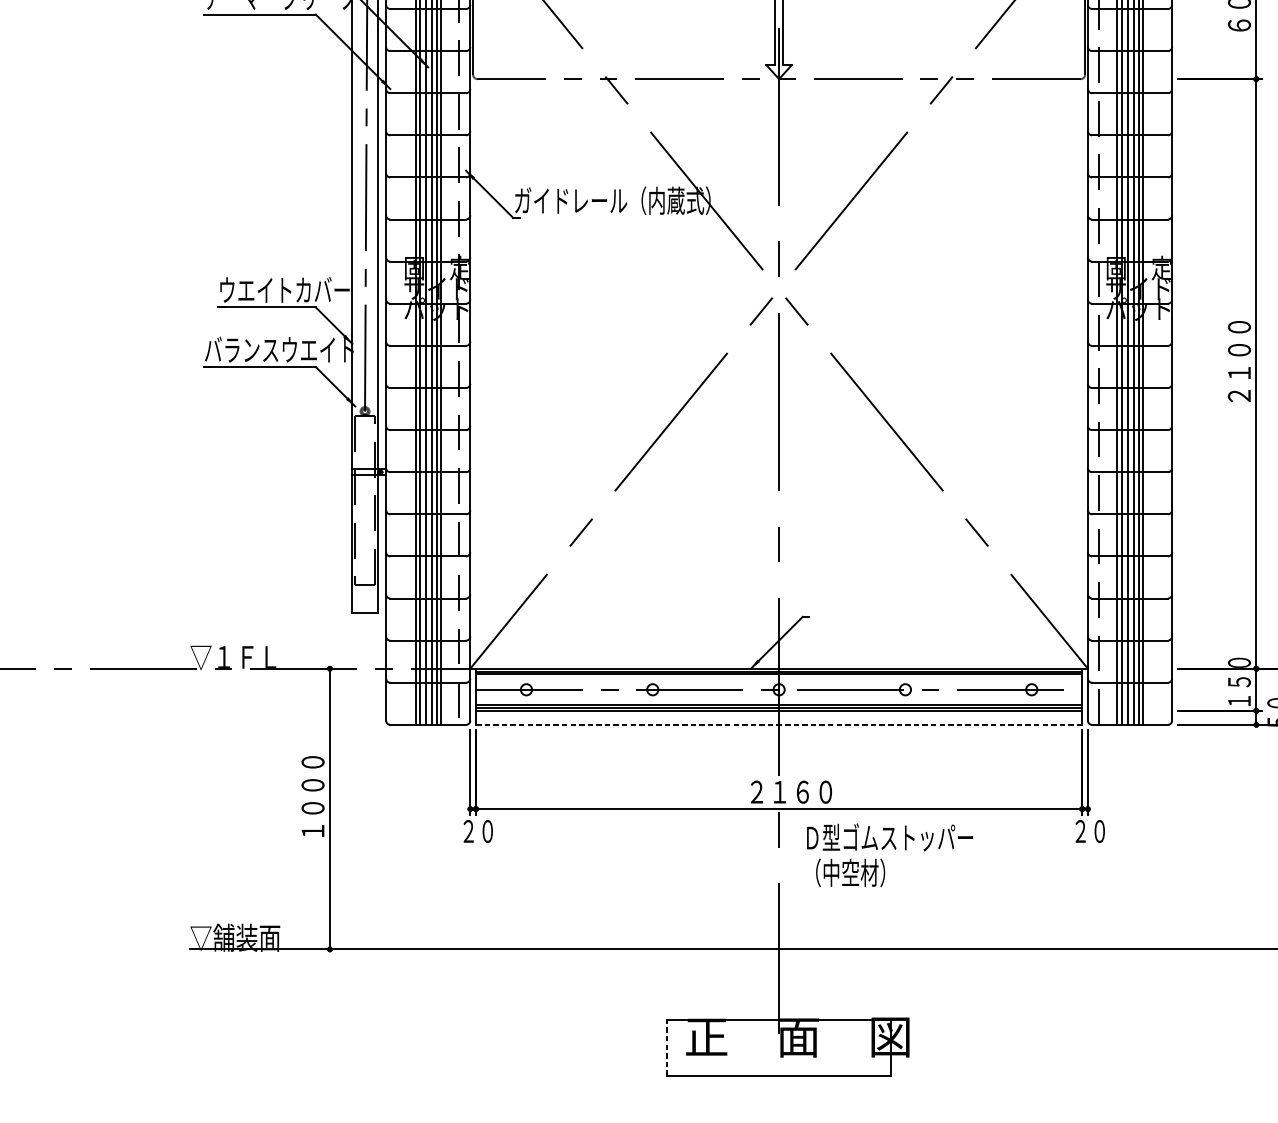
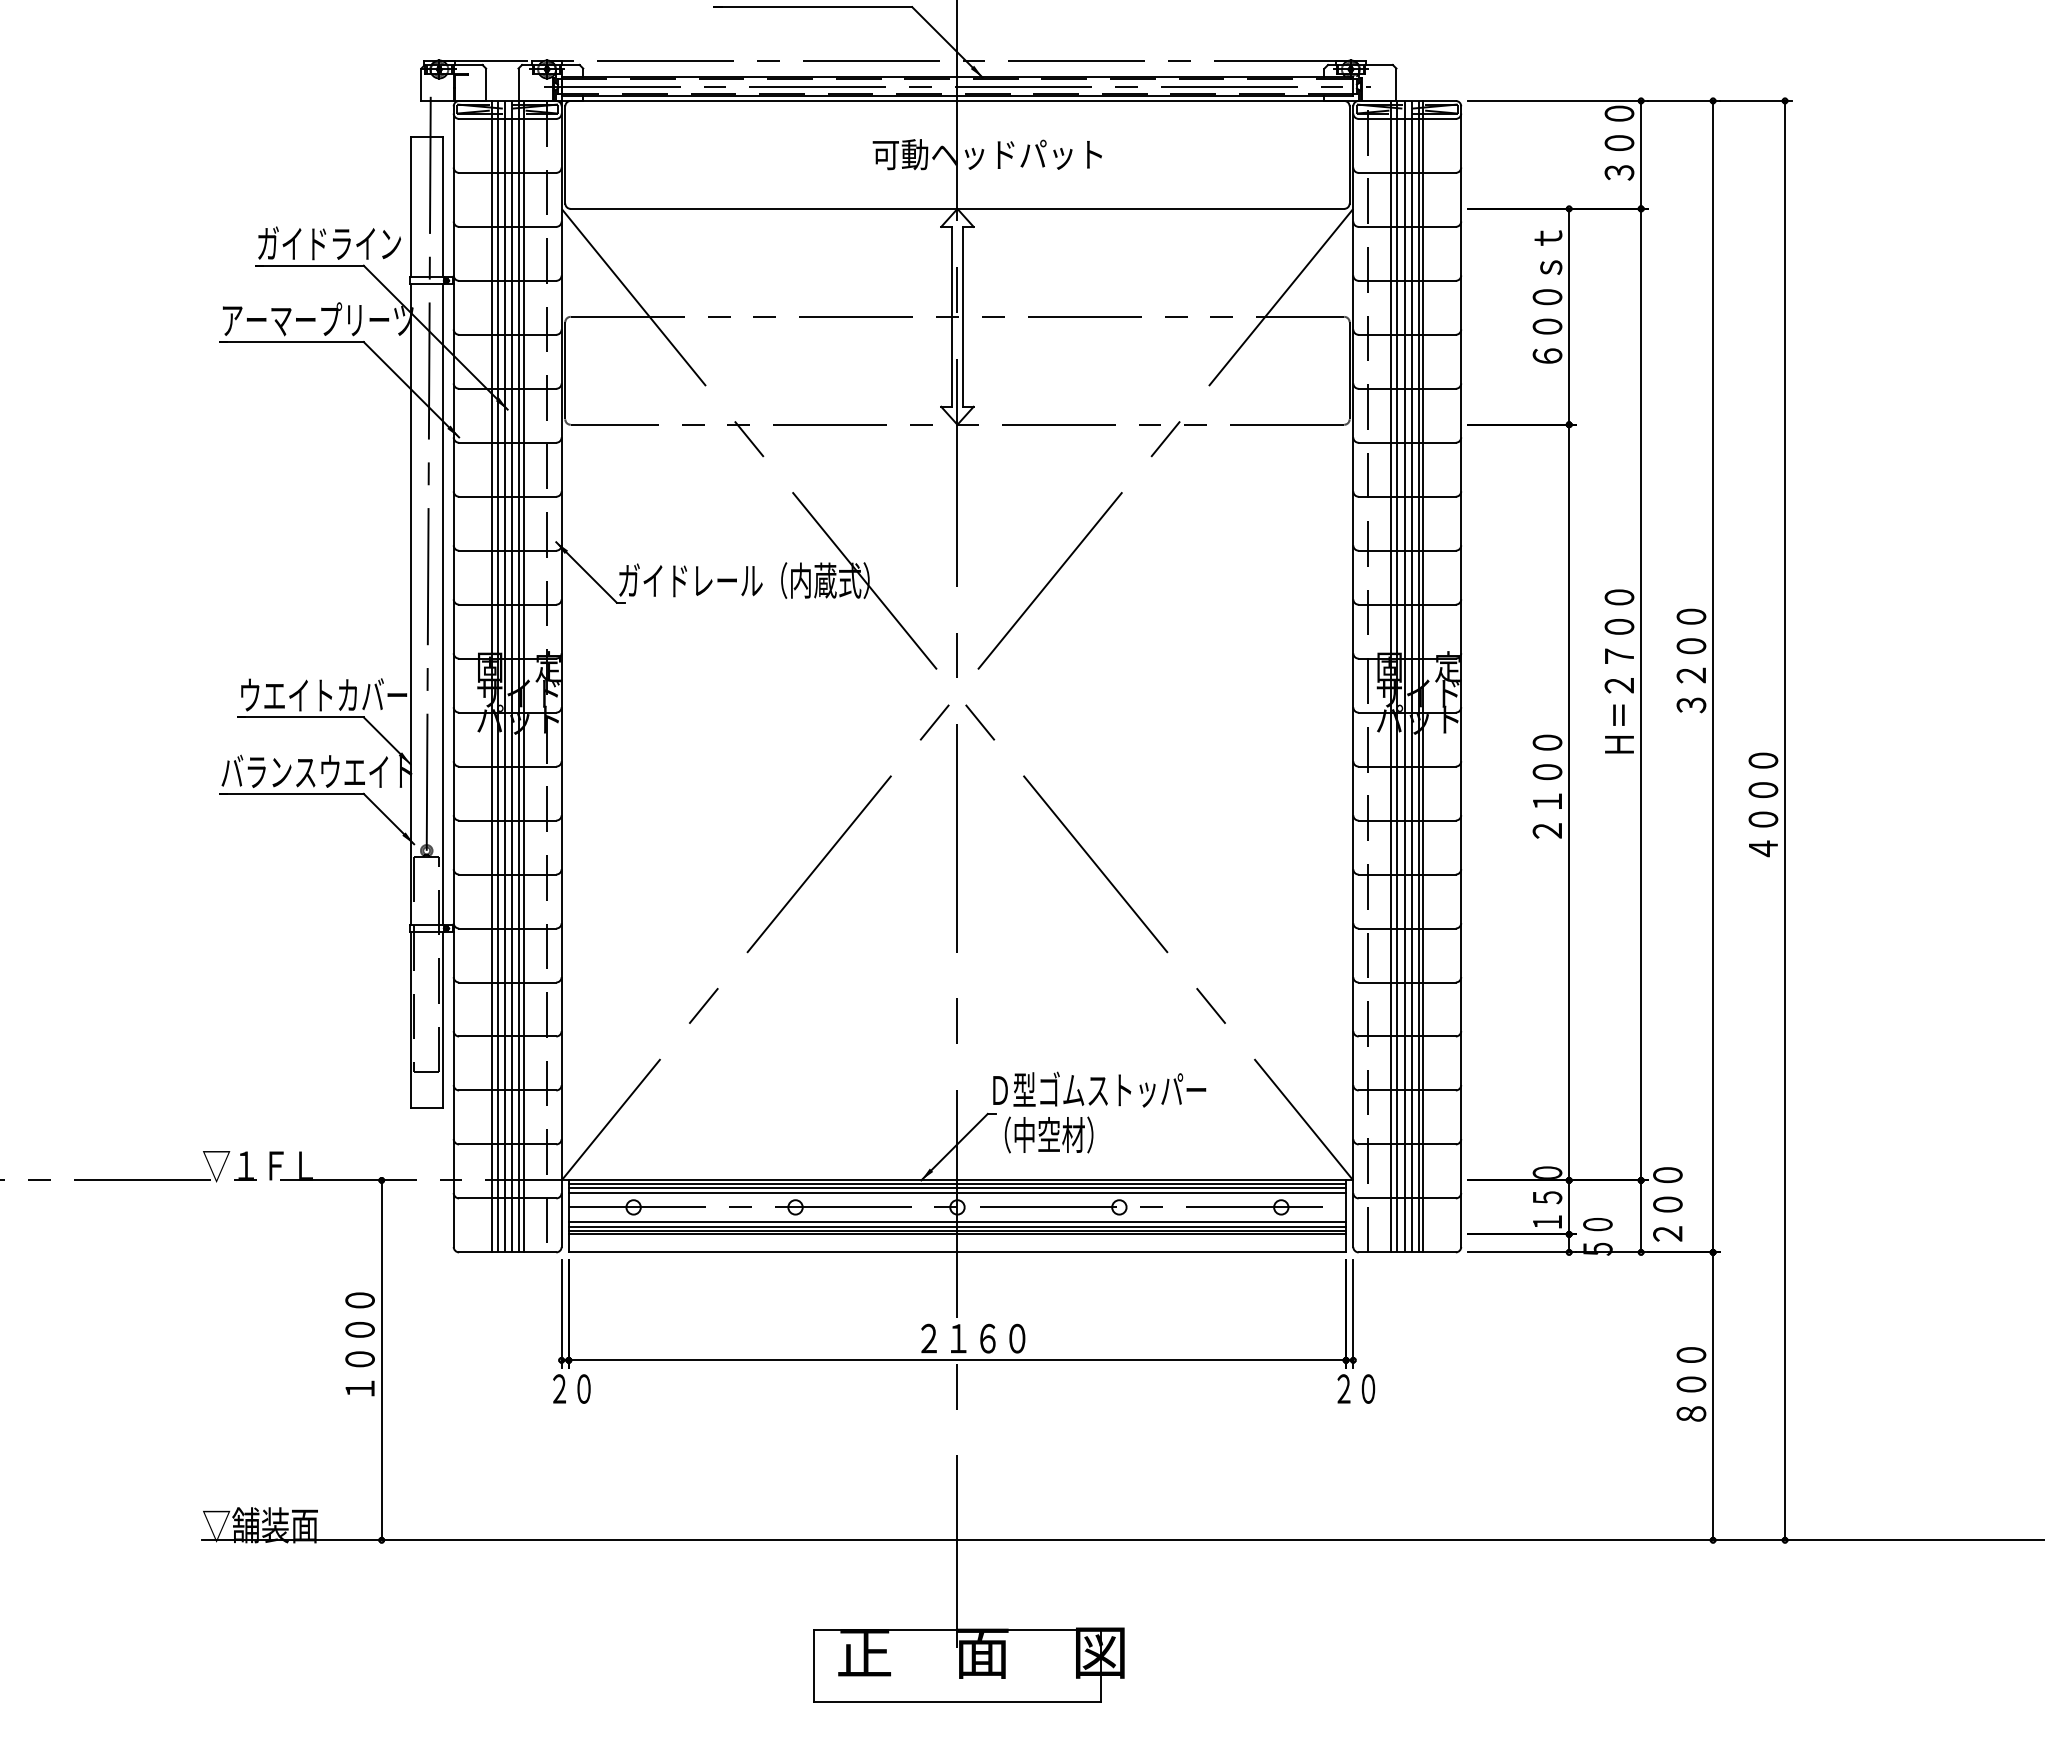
line: (779, 678) -> (957, 1193), added
line: (779, 700) -> (957, 1221), added
line: (779, 724) -> (957, 1252), dashed -> solid
text: (889, 855) -> (1099, 1112), moved
line: (666, 1047) -> (813, 1666), dashed -> solid

